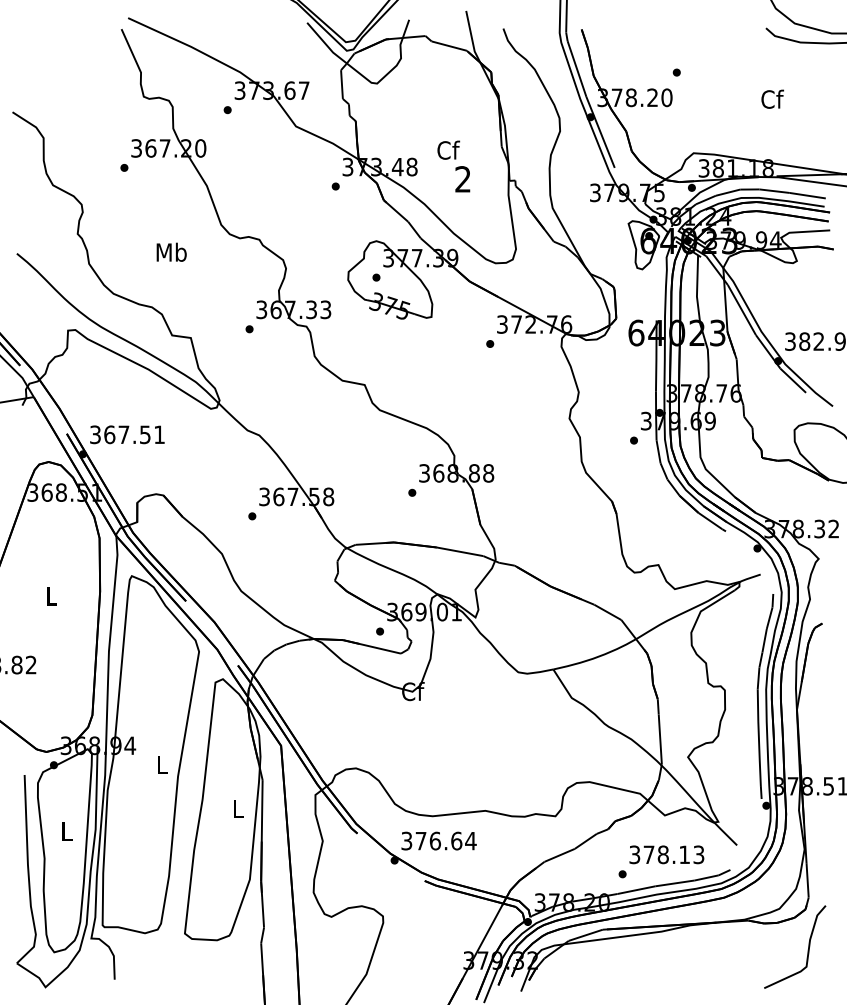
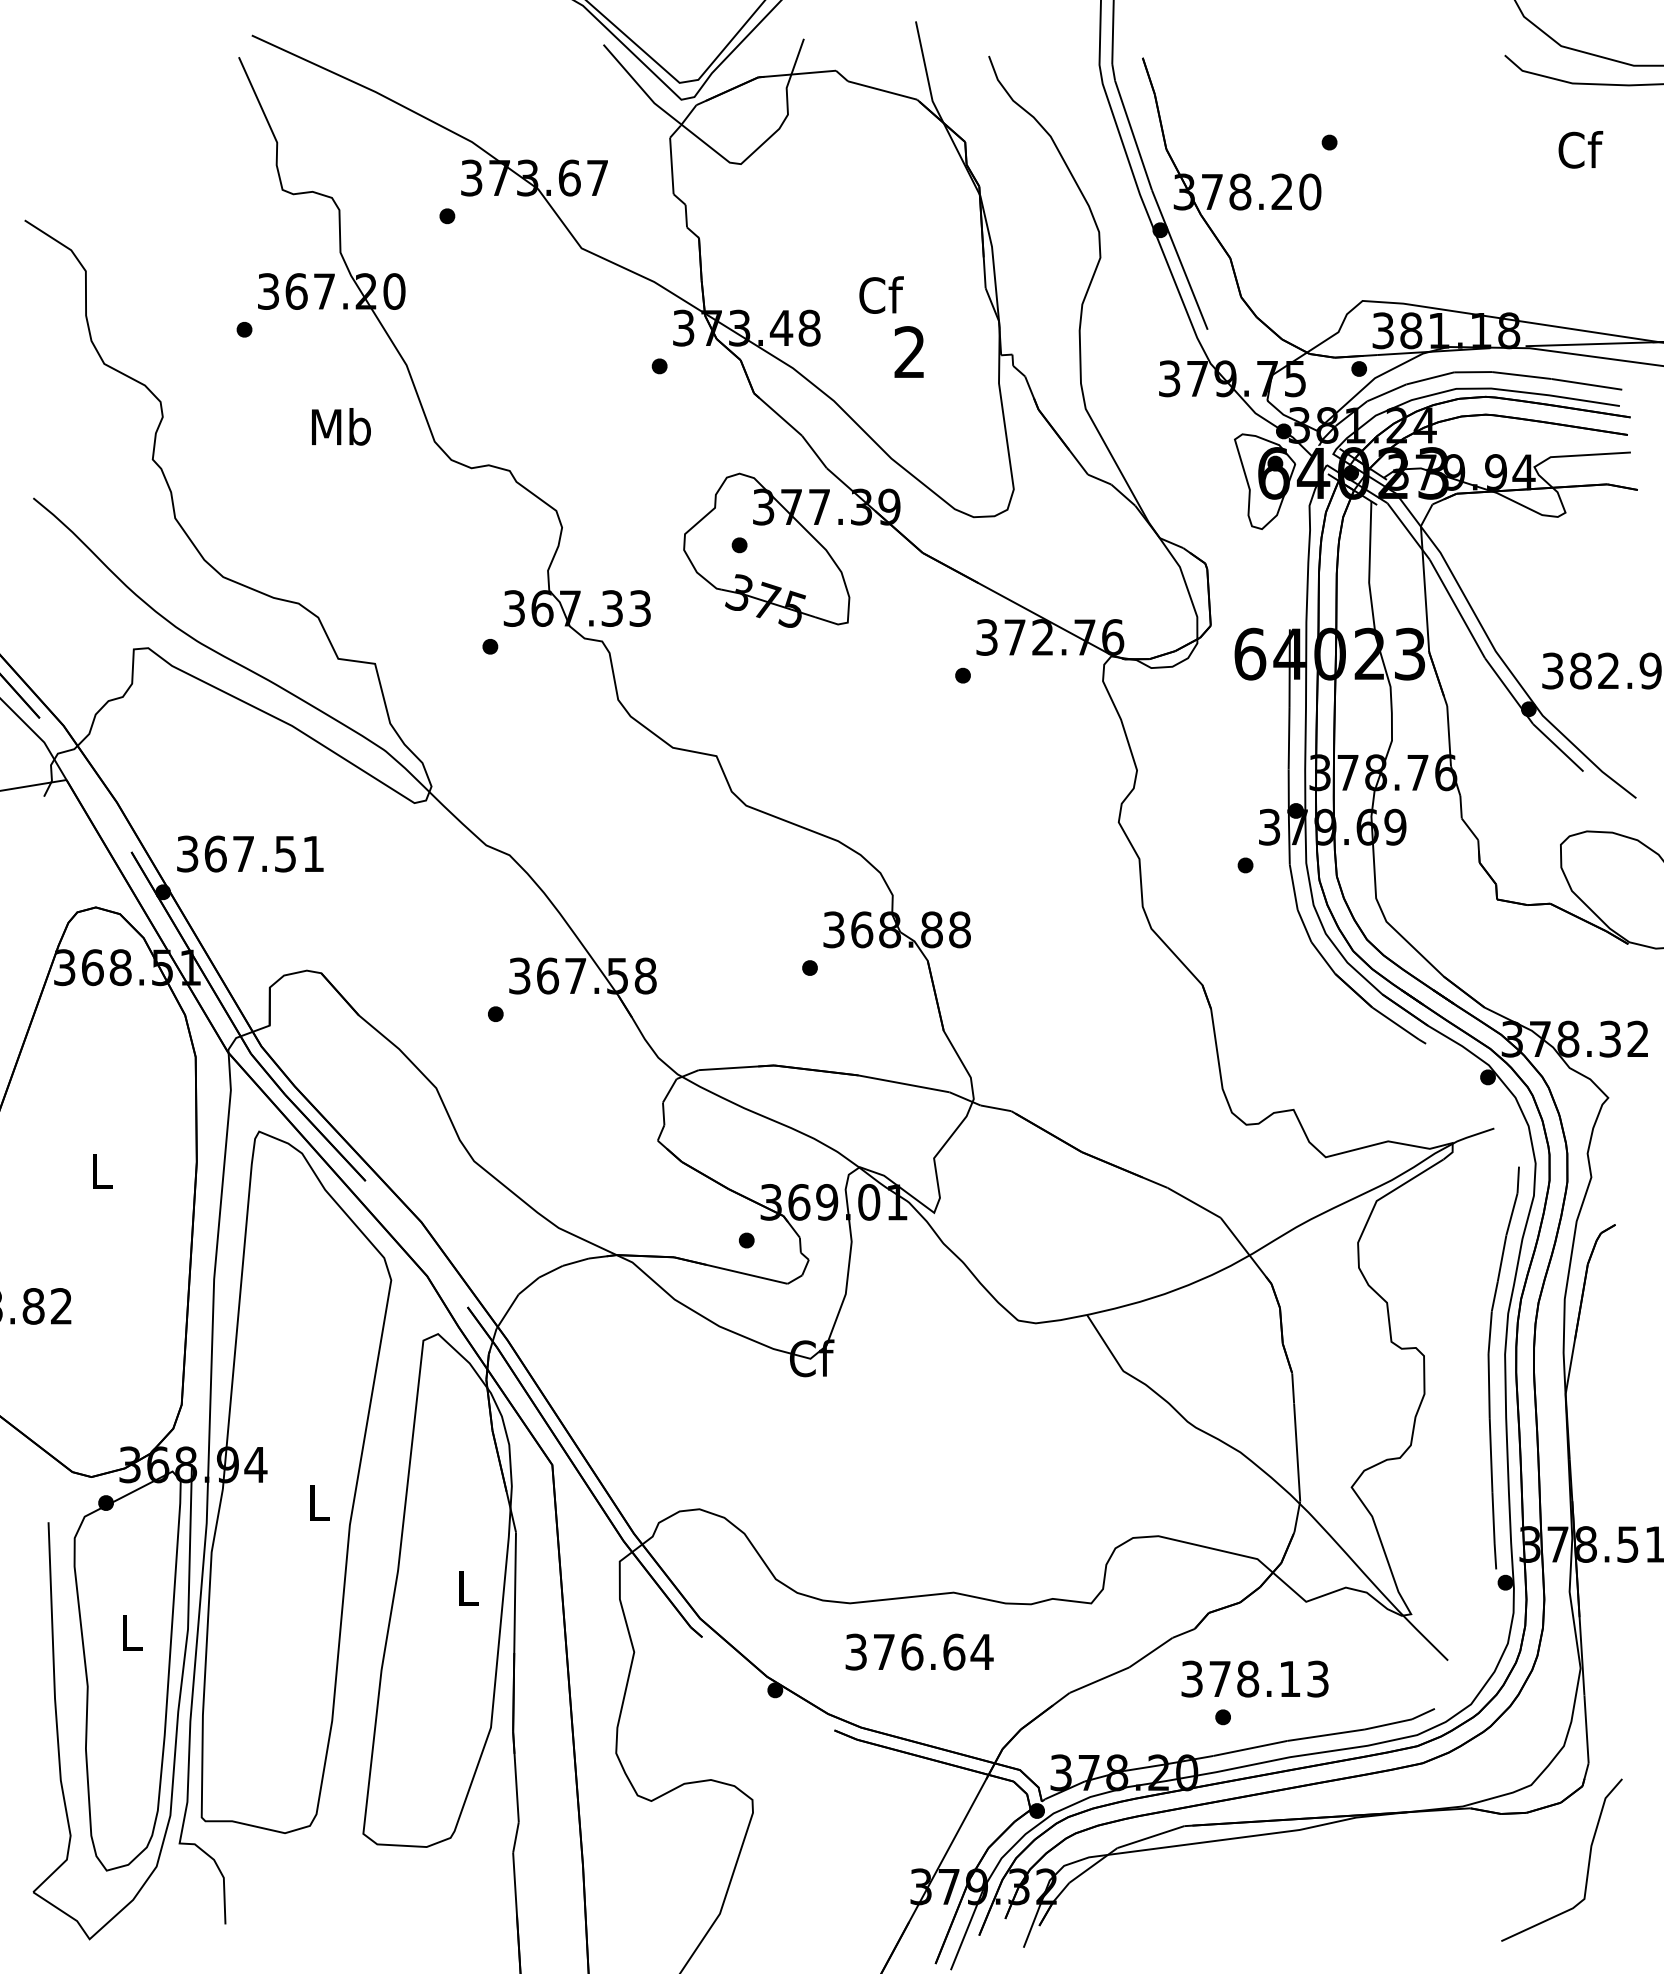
text: (772, 98) -> (1580, 148), moved
text: (171, 251) -> (340, 425), moved
text: (438, 840) -> (918, 1650), moved
text: (666, 854) -> (1254, 1678), moved

